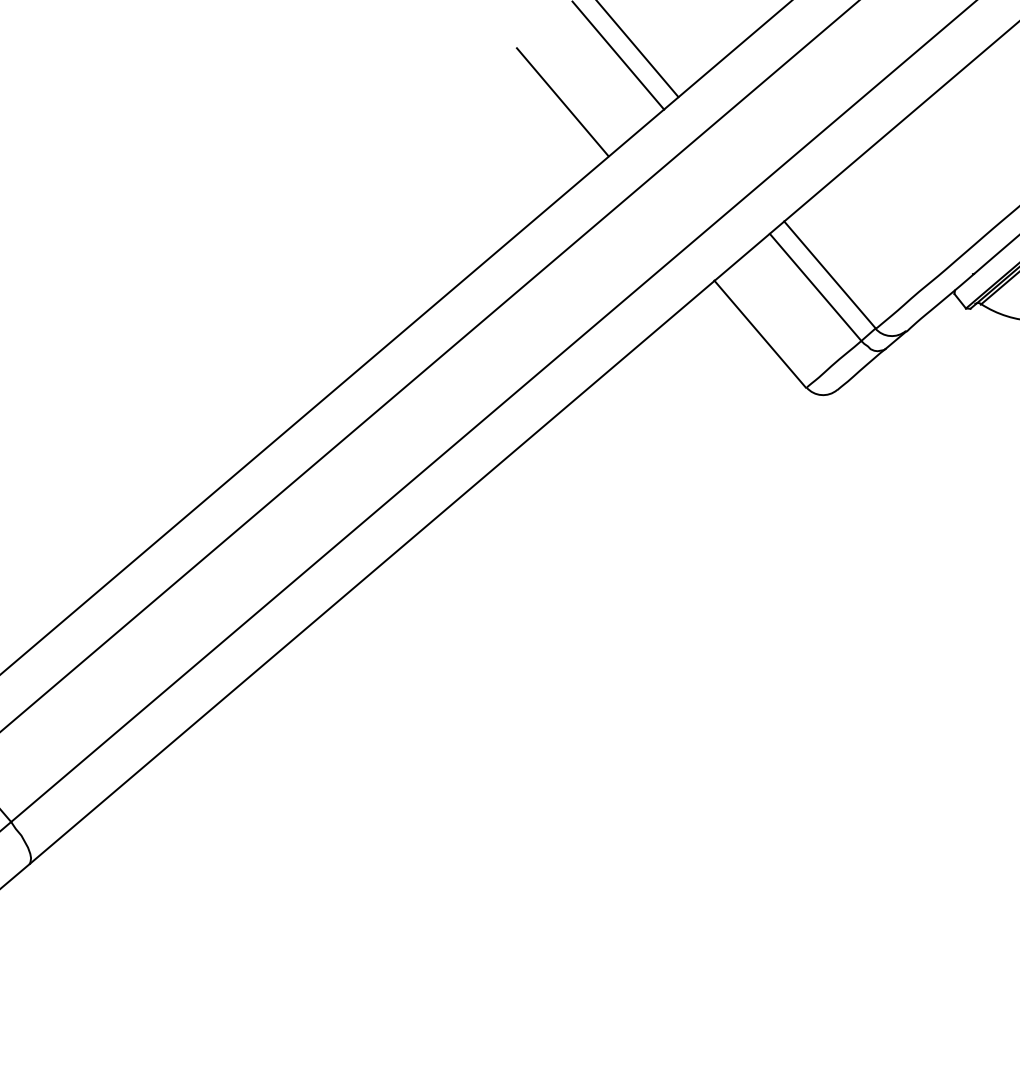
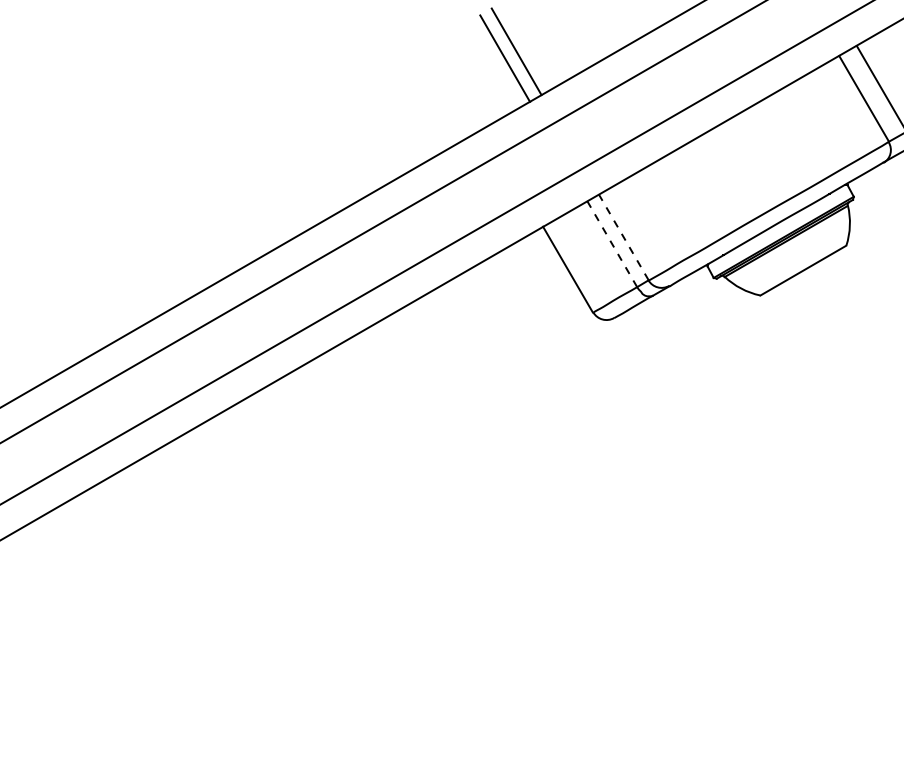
line: (562, 101) -> (460, 83), removed
line: (829, 275) -> (623, 237), solid -> dashed
line: (815, 287) -> (612, 244), solid -> dashed

